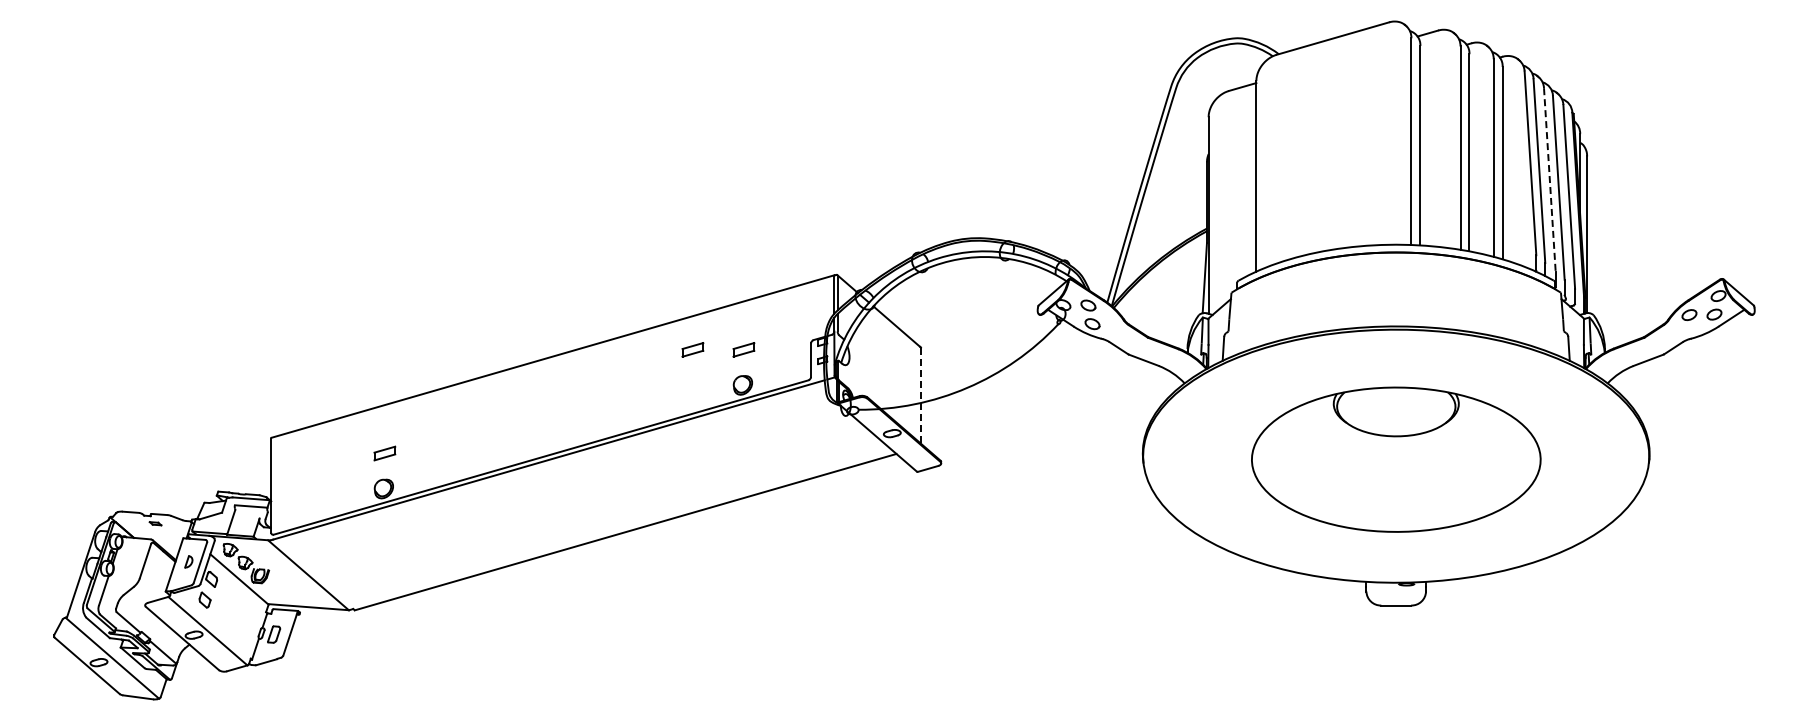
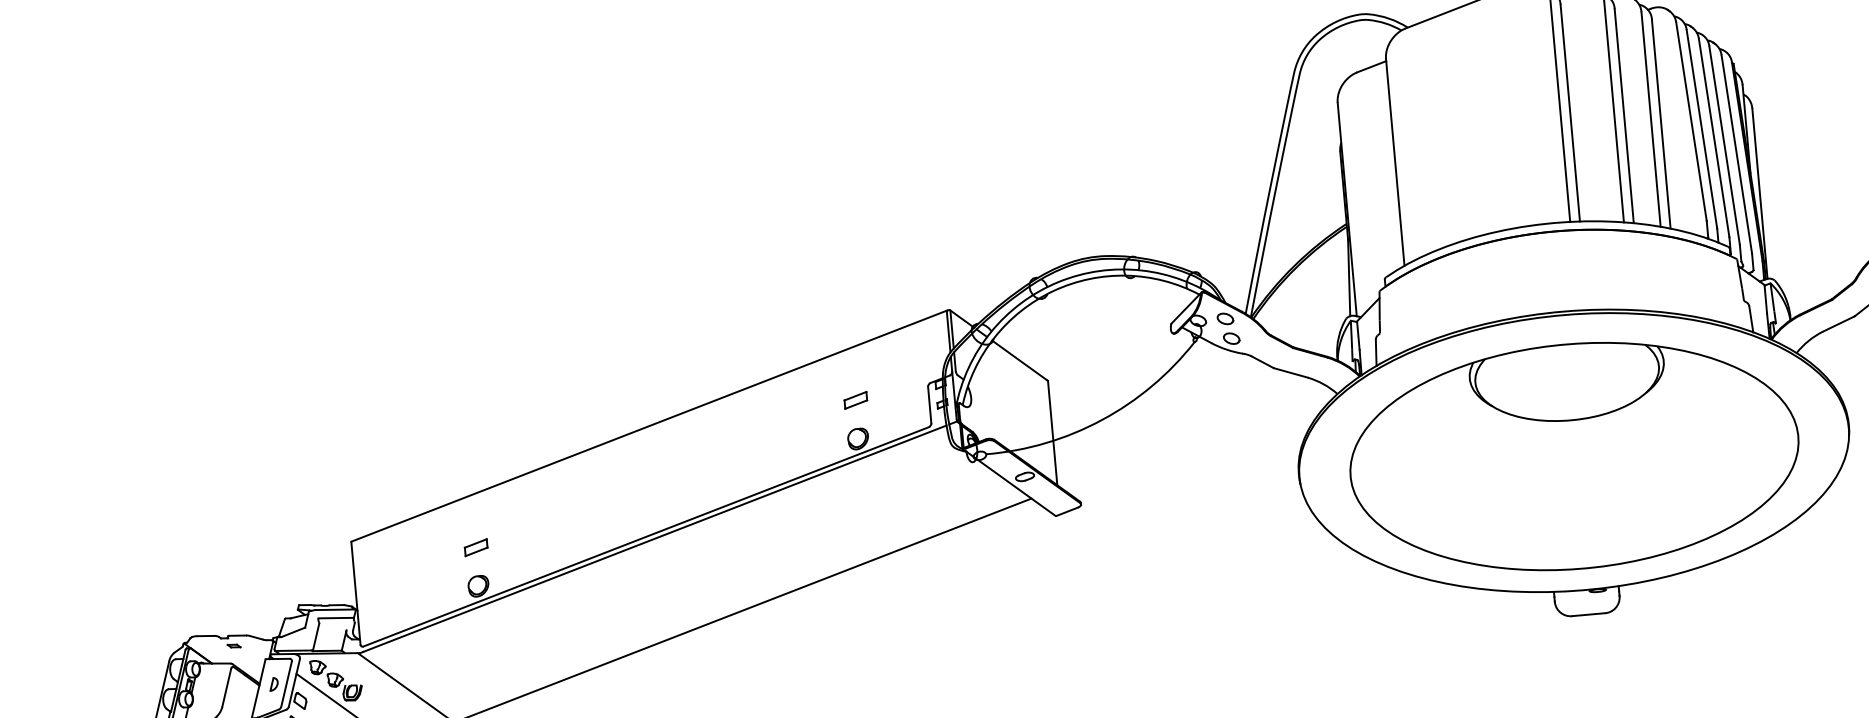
line: (1549, 180) -> (1713, 138), dashed -> solid
part: (692, 349) -> (799, 404), removed
line: (921, 396) -> (1053, 433), dashed -> solid
part: (1396, 459) -> (1574, 456), size x1.43

